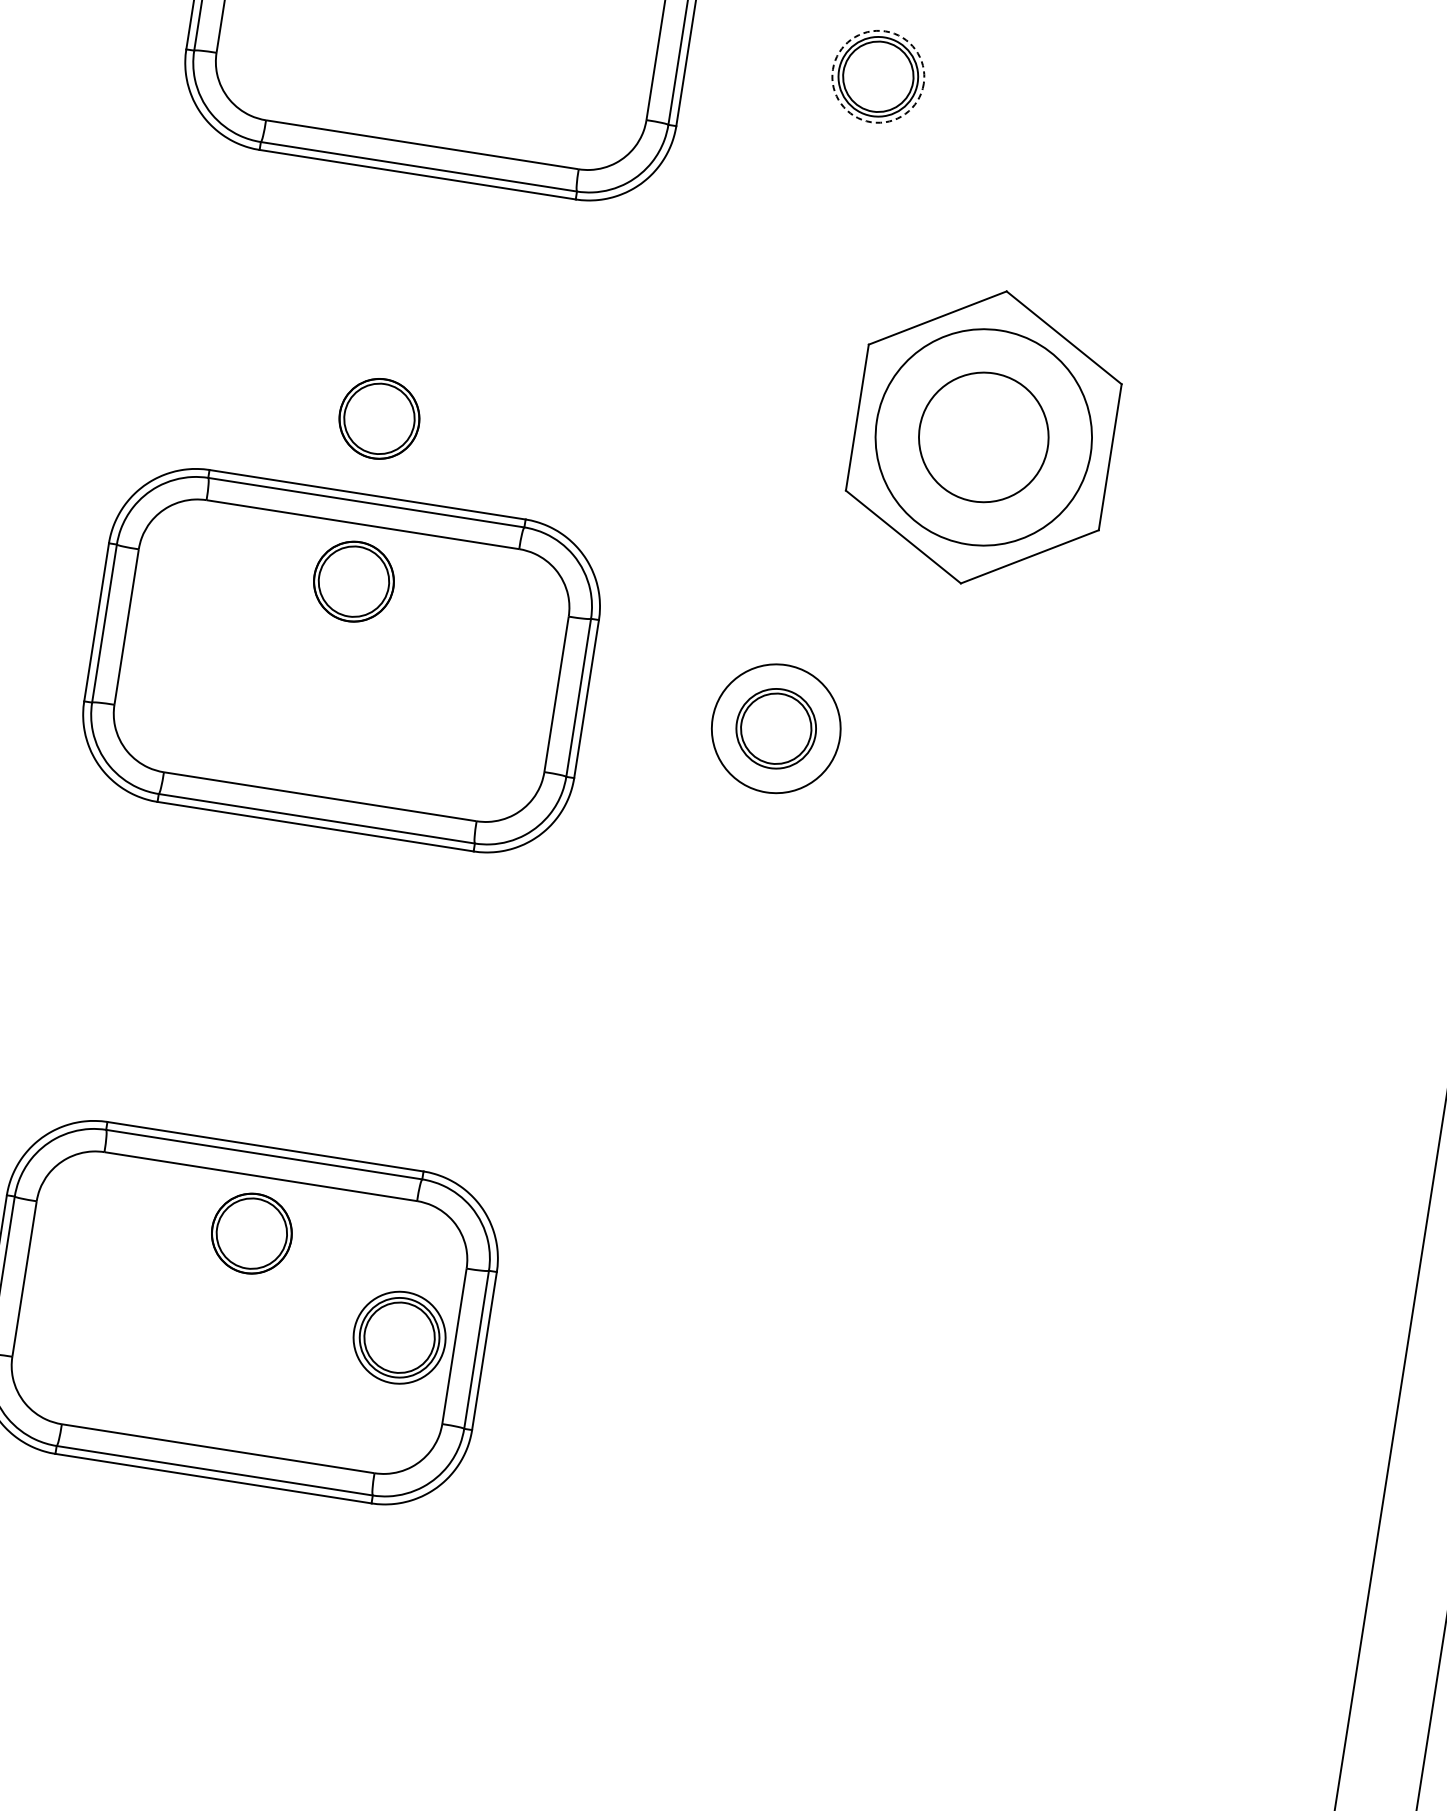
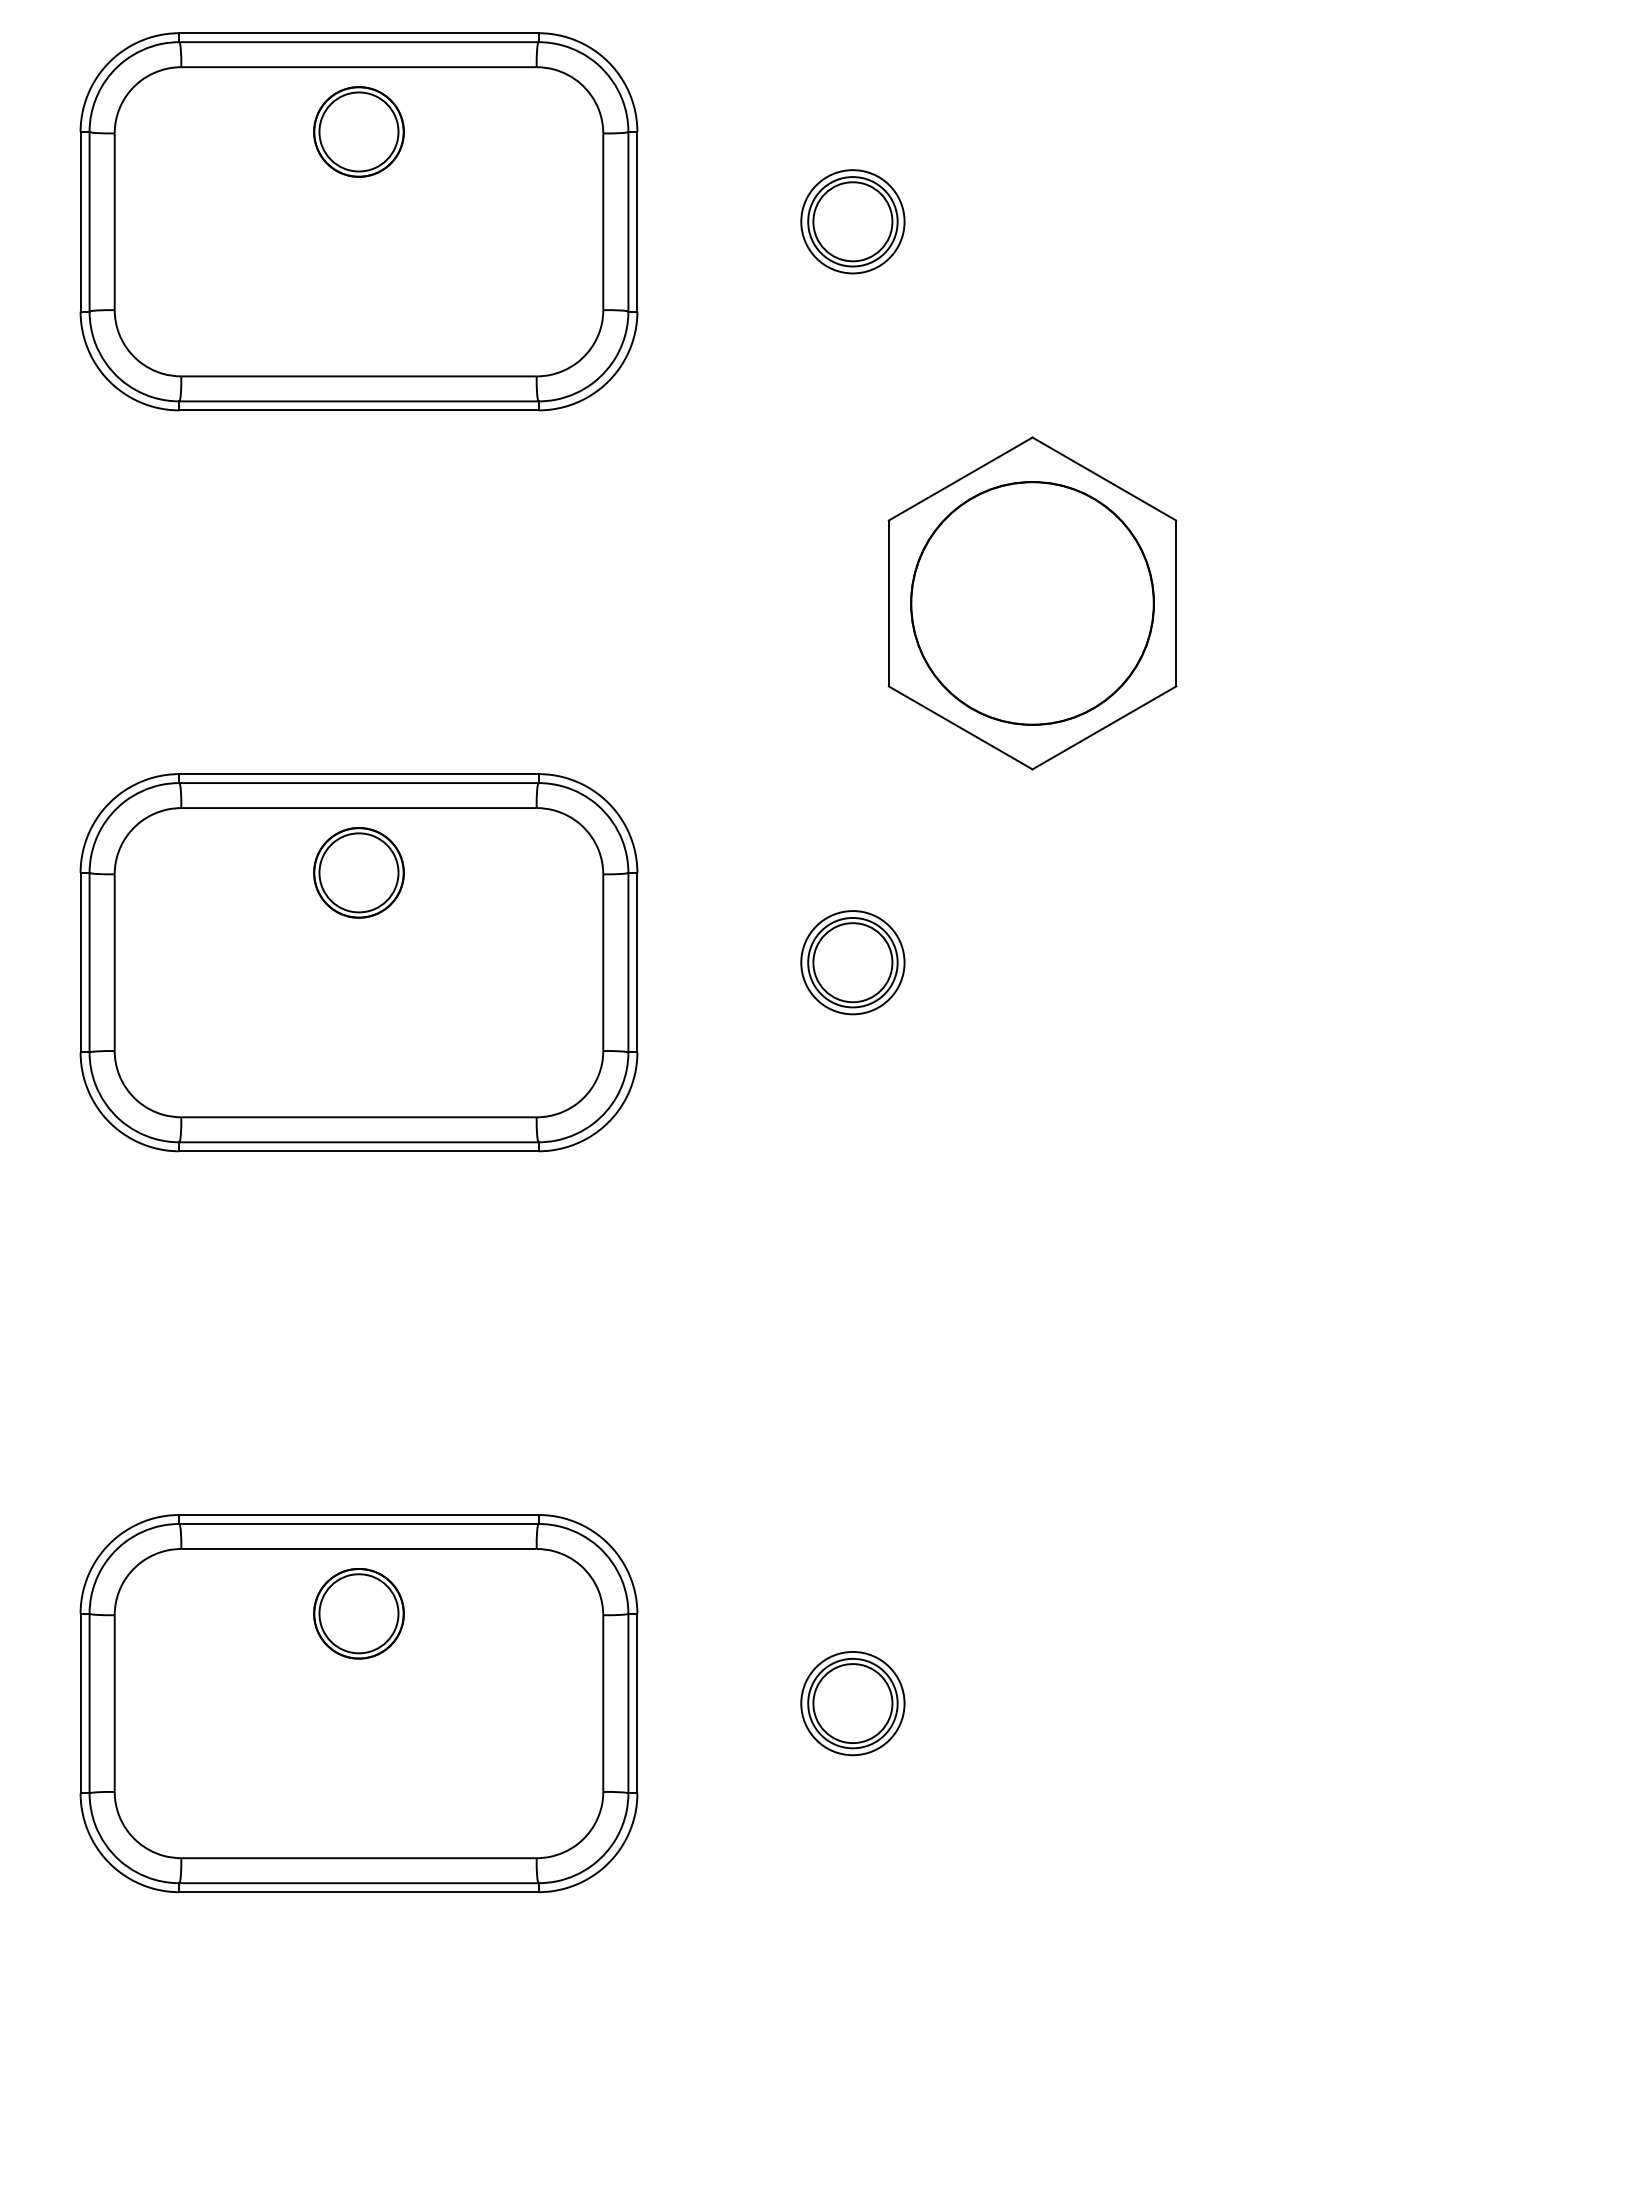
circle: (878, 76) -> (852, 221), dashed -> solid
part: (379, 418) -> (358, 687), removed
circle: (983, 437) -> (1032, 603), size x1.67
circle: (775, 728) -> (852, 962), size x0.71
part: (399, 1337) -> (852, 1703), moved

